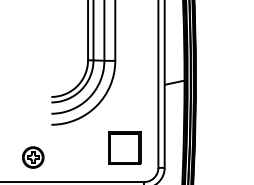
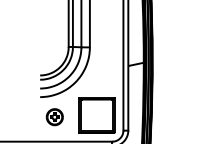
part: (124, 147) -> (97, 114), size x1.43
part: (33, 157) -> (55, 117), moved

